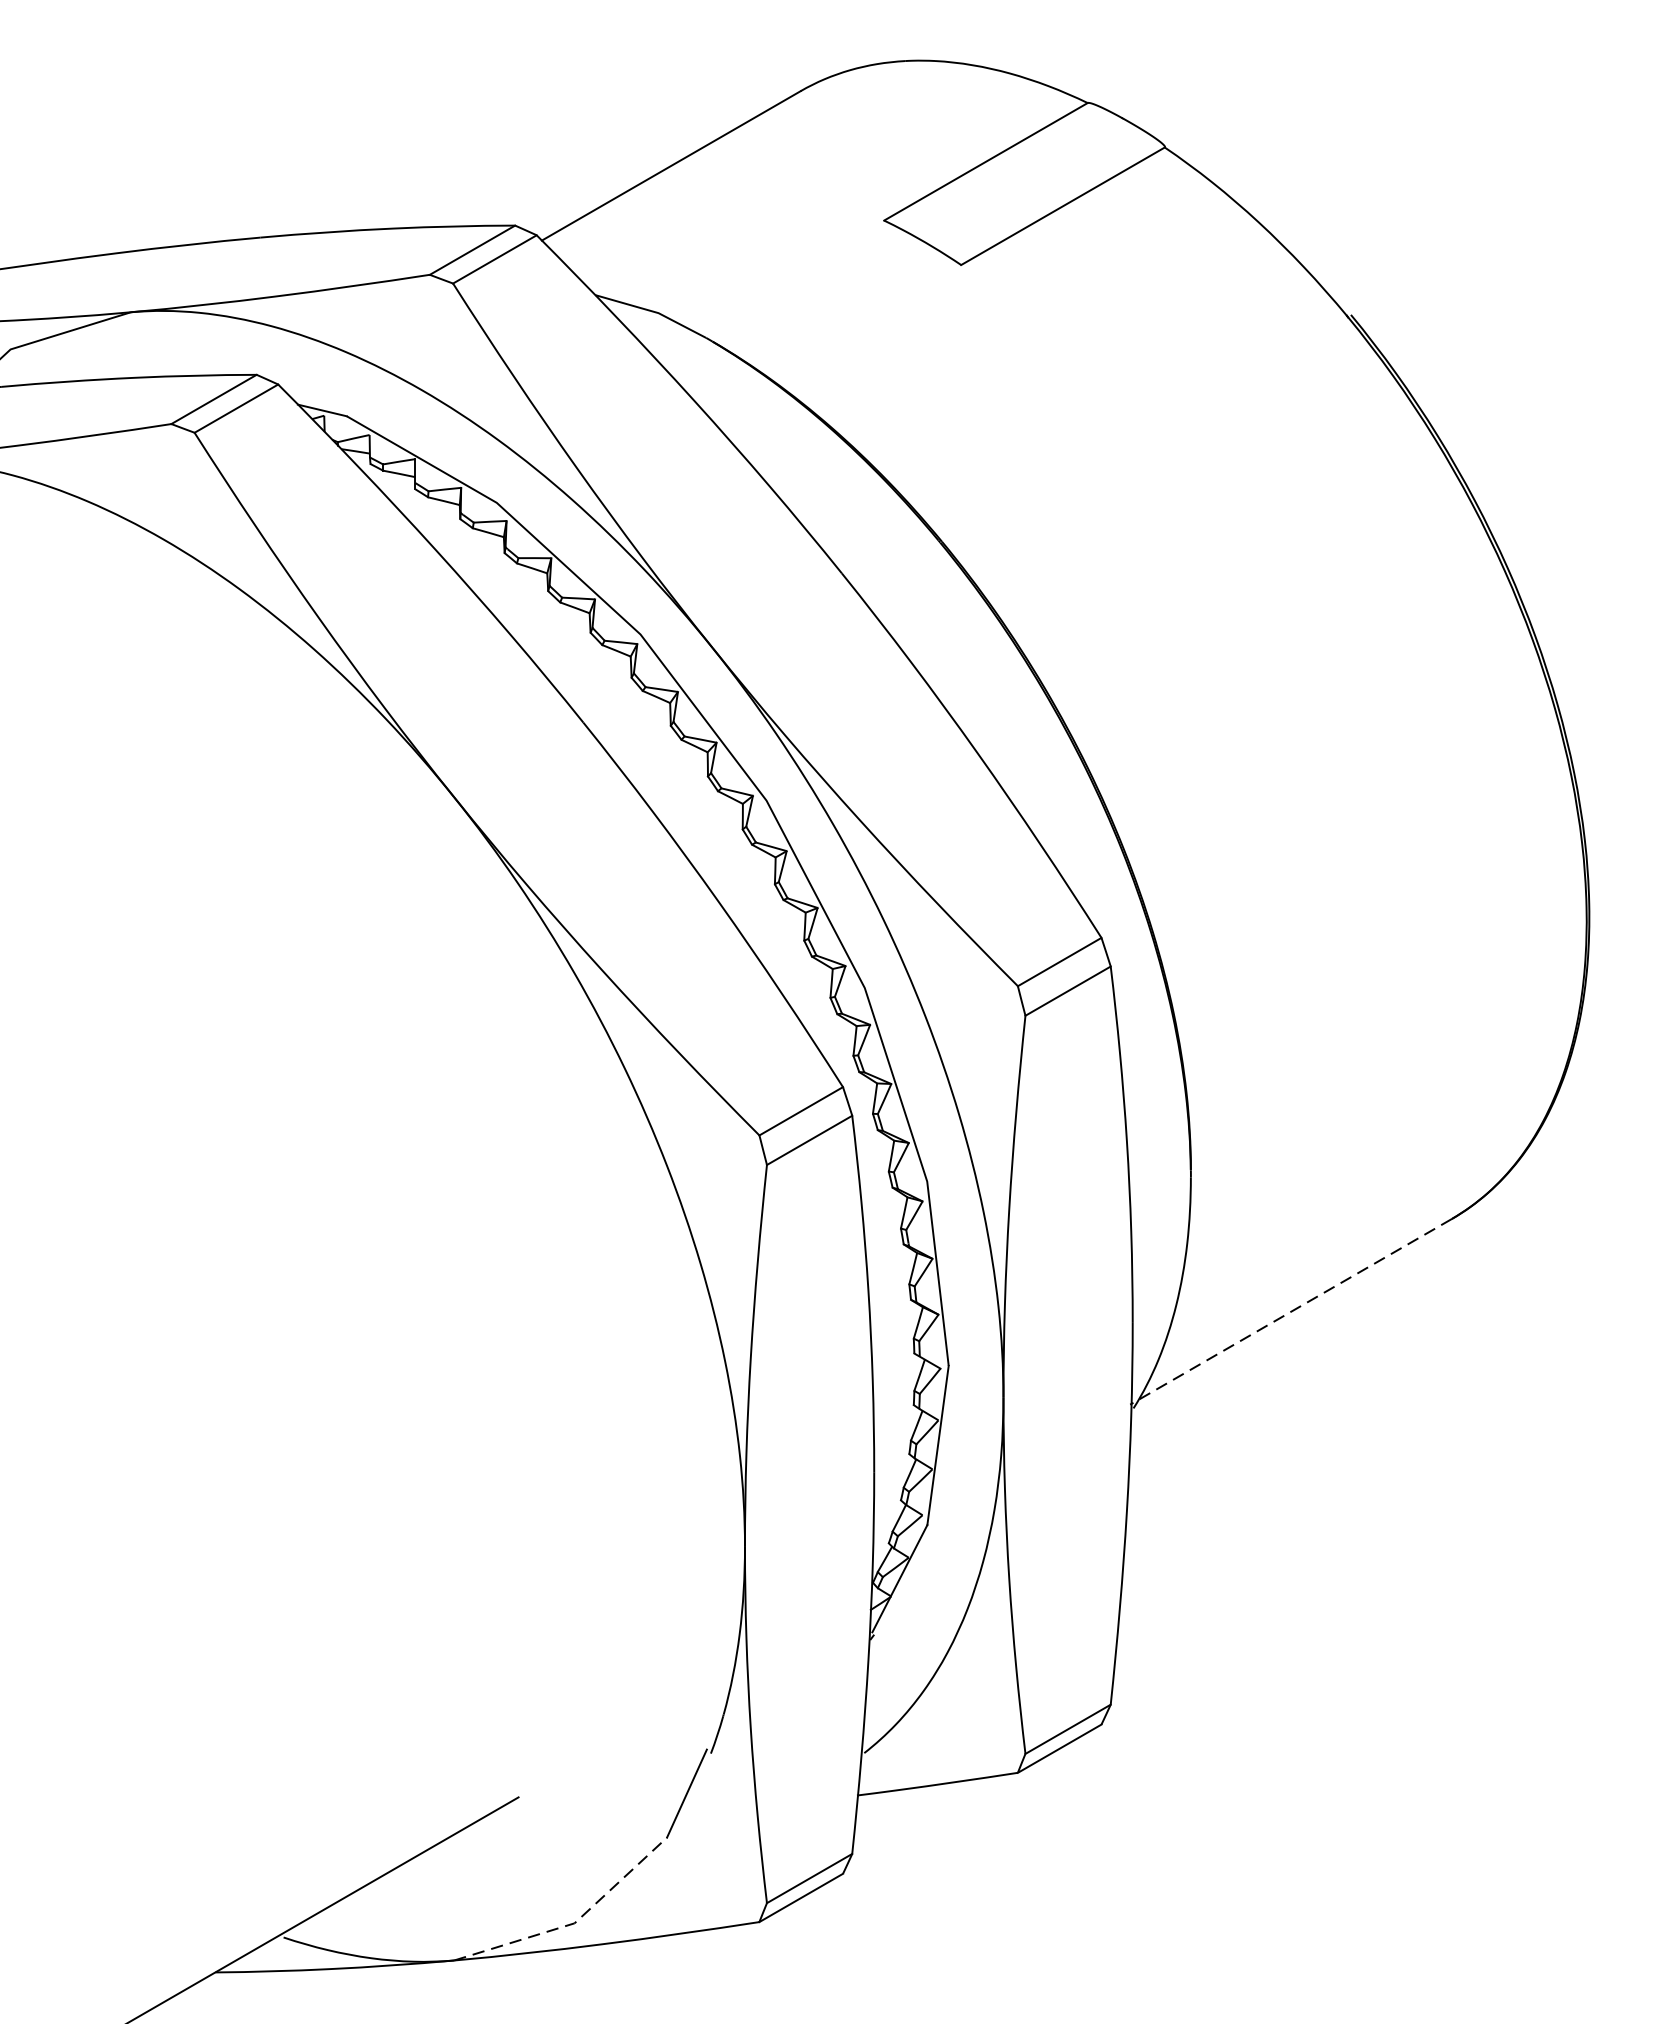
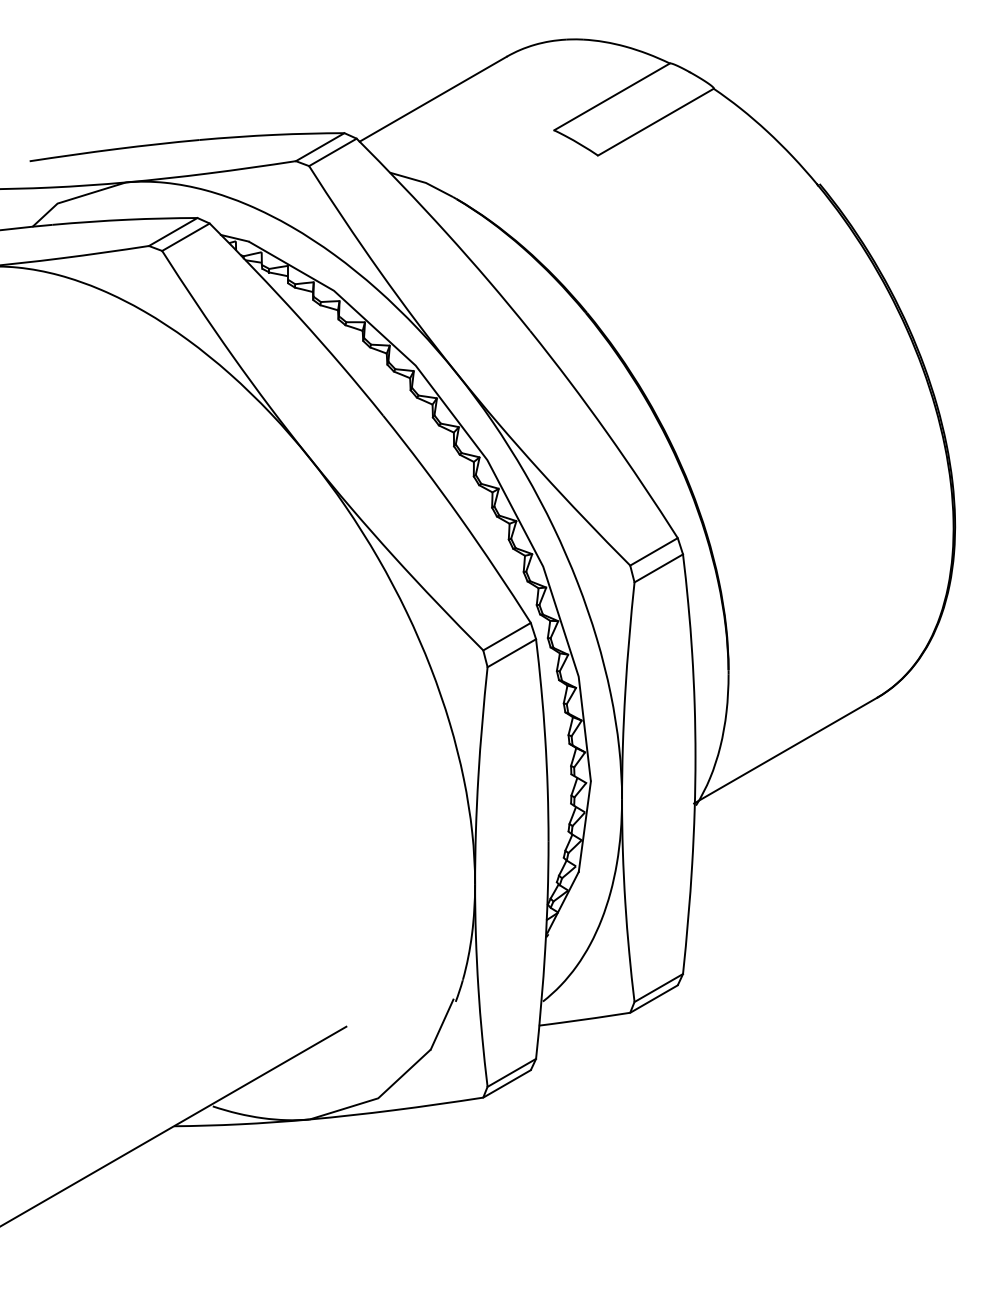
line: (1290, 1311) -> (785, 750), dashed -> solid
line: (575, 1923) -> (378, 1098), dashed -> solid

